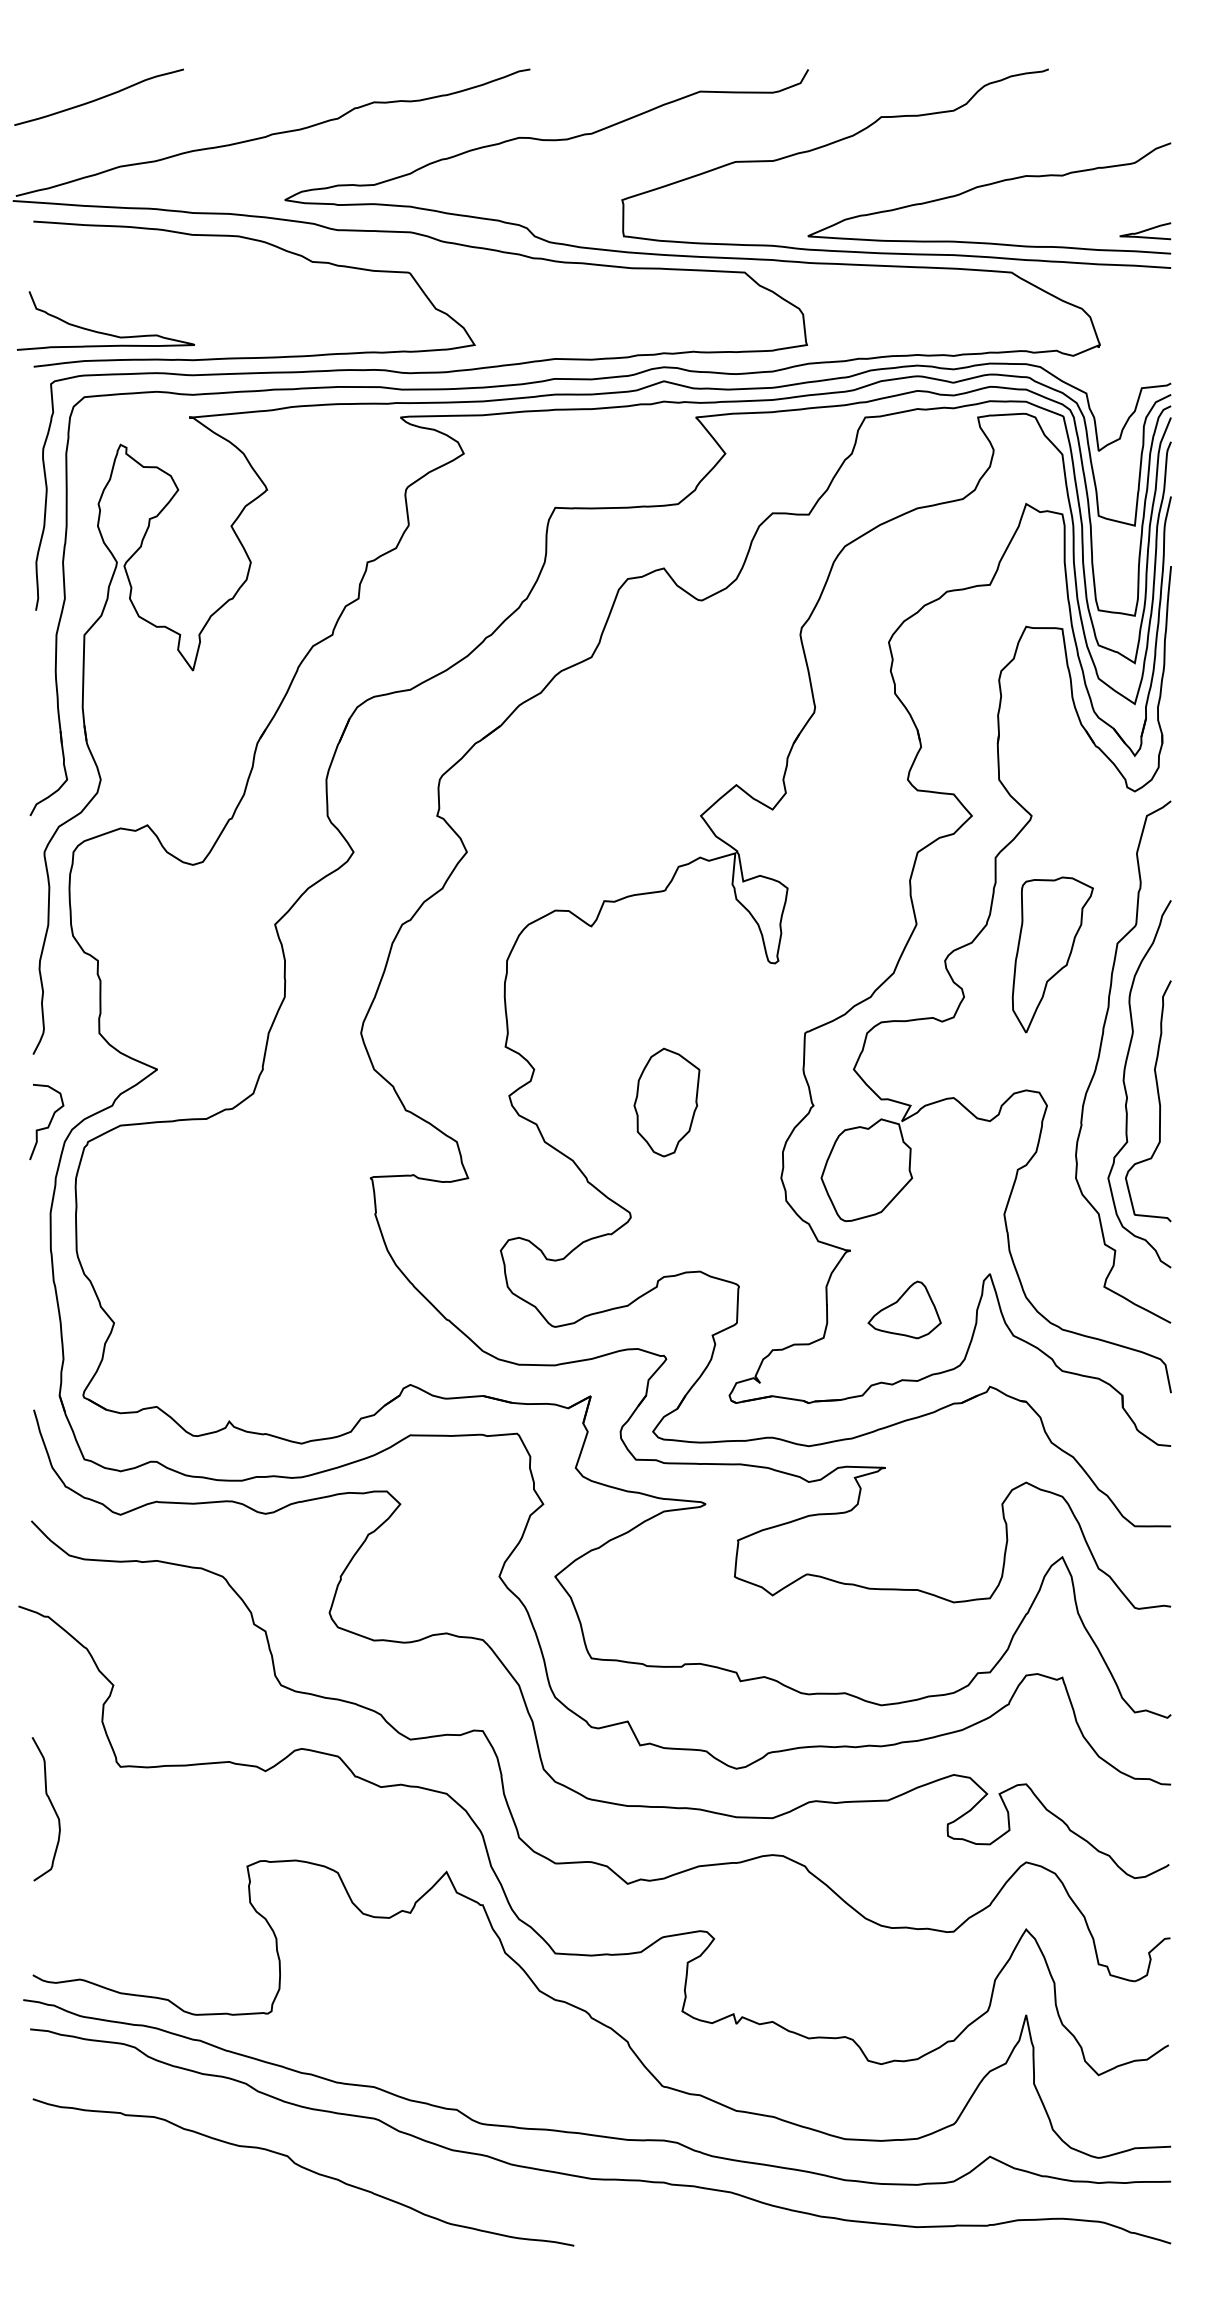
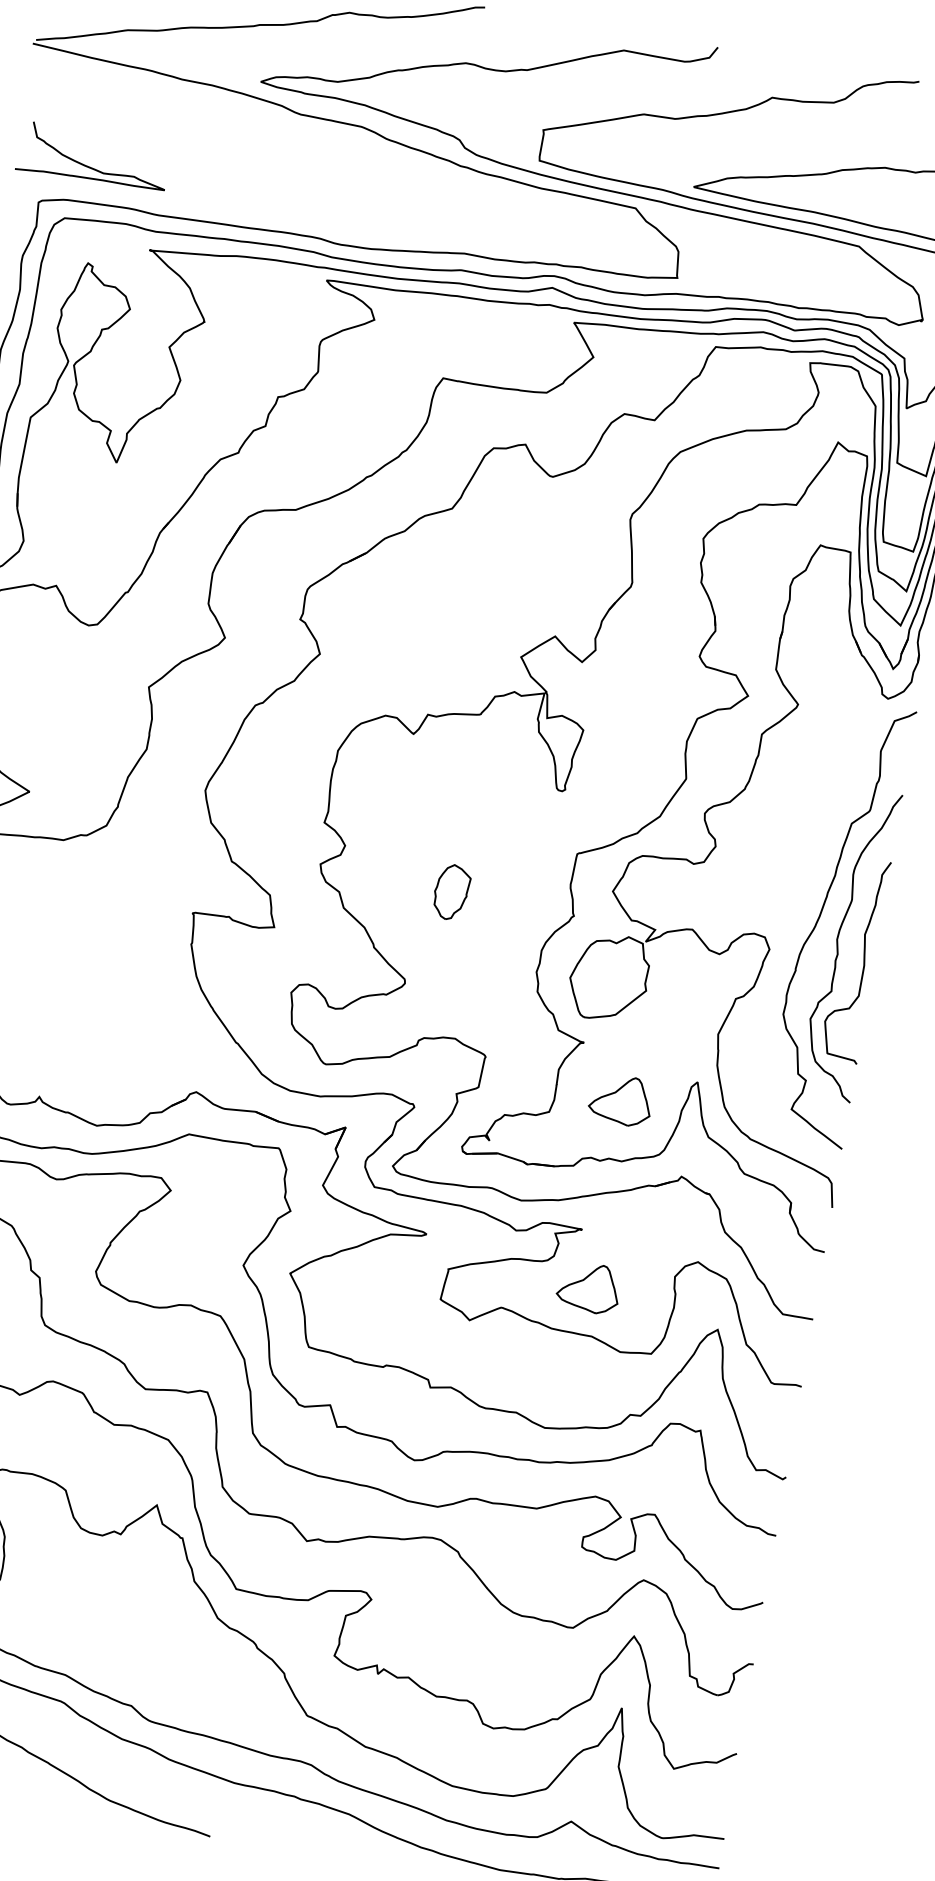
curve: (272, 246) -> (243, 118), removed
part: (1052, 954) -> (795, 823), removed
part: (666, 1102) -> (451, 892), size x0.6
part: (904, 1533) -> (588, 1287), added

